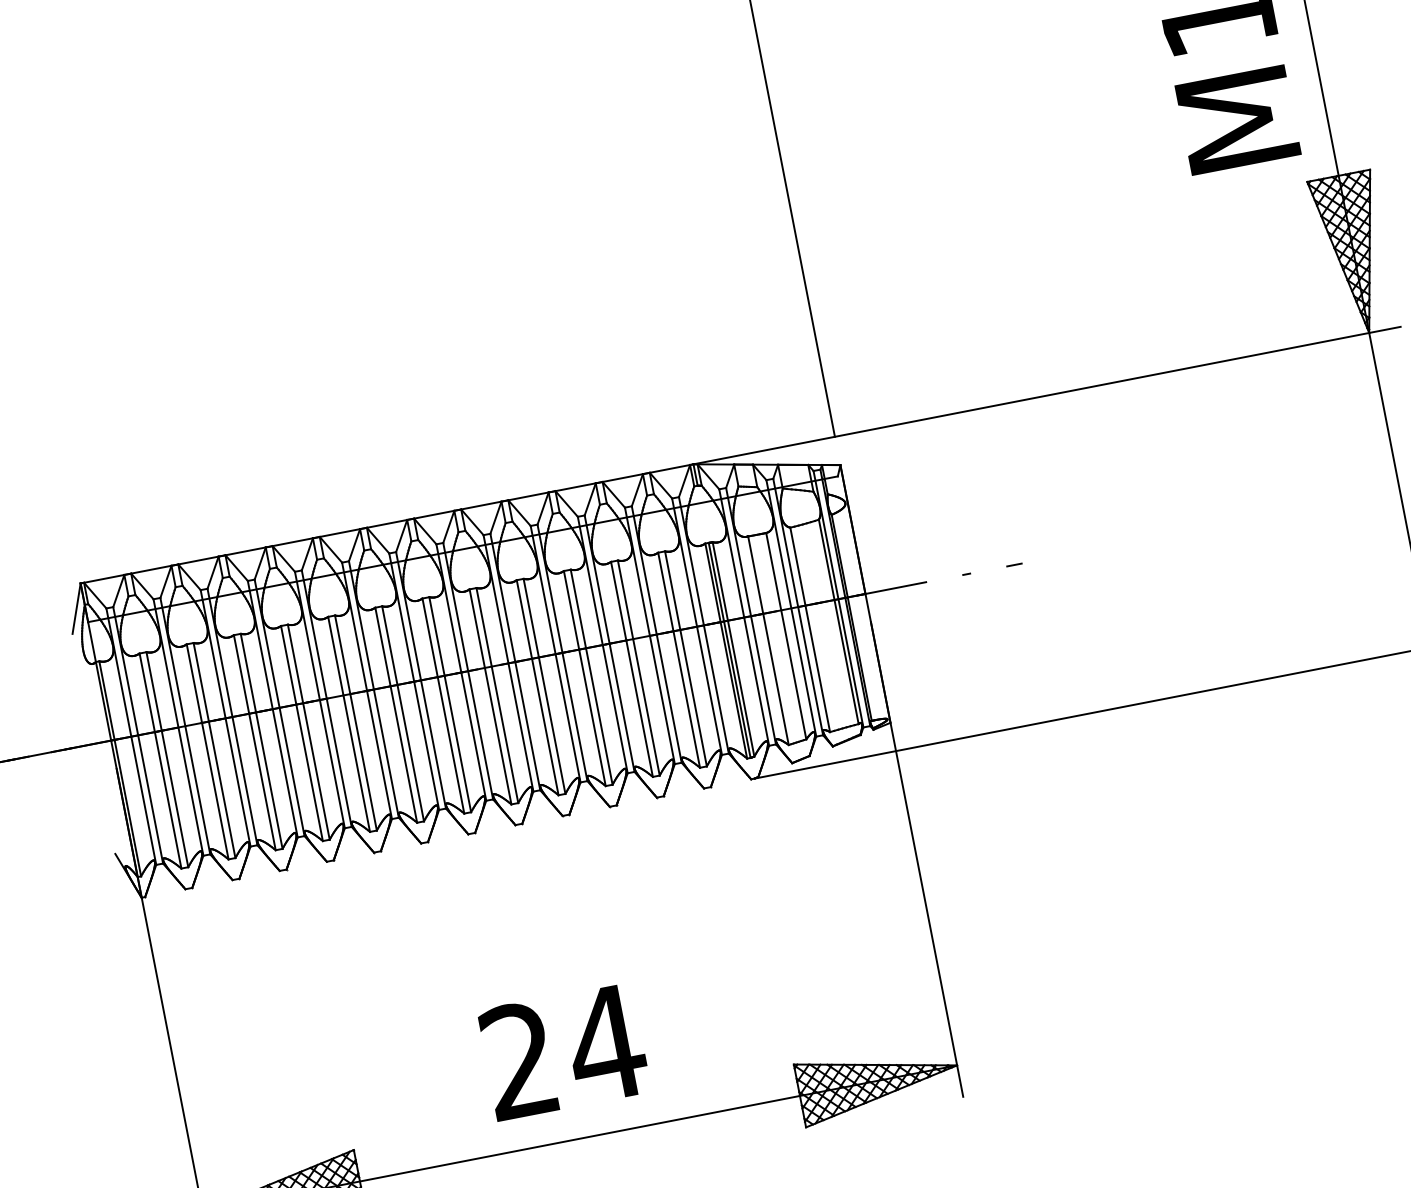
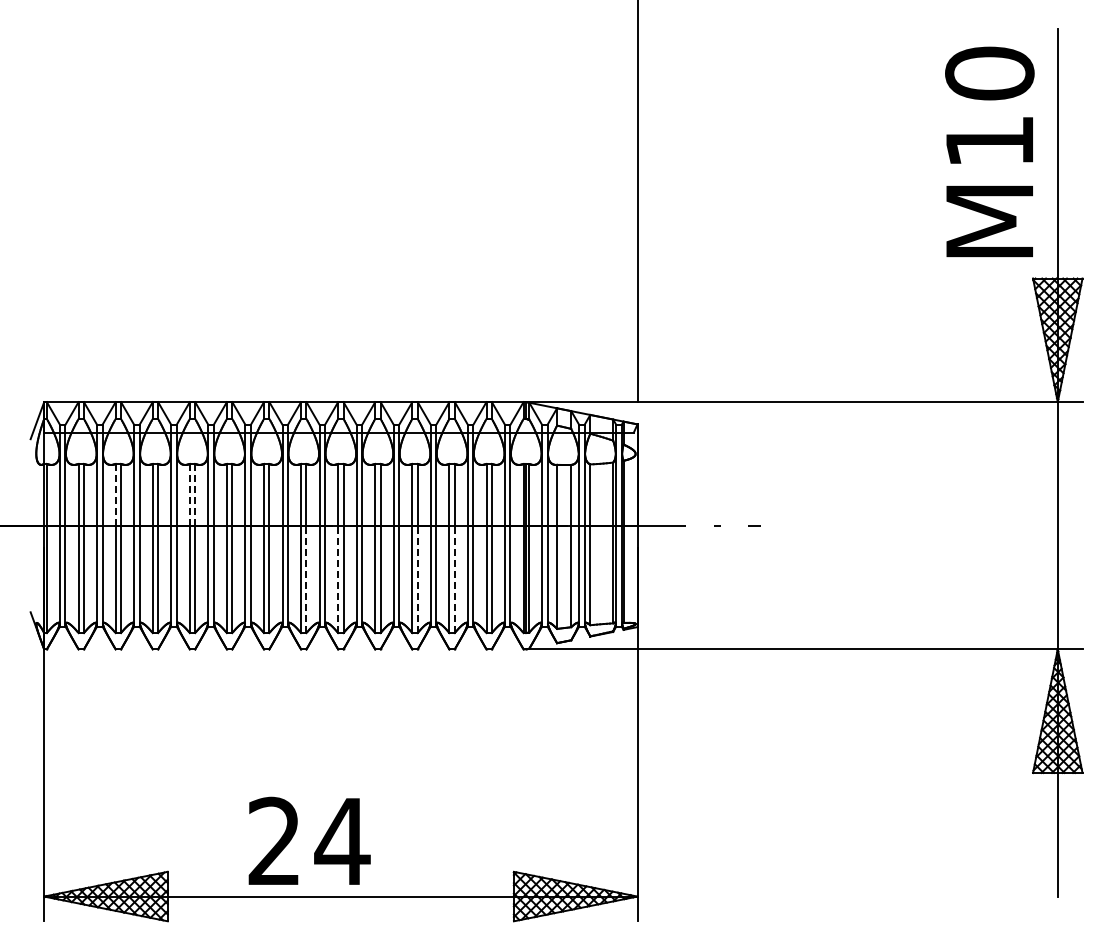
line: (295, 663) -> (195, 494), solid -> dashed
line: (288, 664) -> (189, 494), solid -> dashed
line: (194, 683) -> (115, 494), solid -> dashed
line: (646, 707) -> (454, 579), solid -> dashed
line: (599, 716) -> (417, 579), solid -> dashed
line: (498, 736) -> (338, 579), solid -> dashed
line: (457, 744) -> (306, 579), solid -> dashed
text: (563, 1050) -> (309, 840), moved

